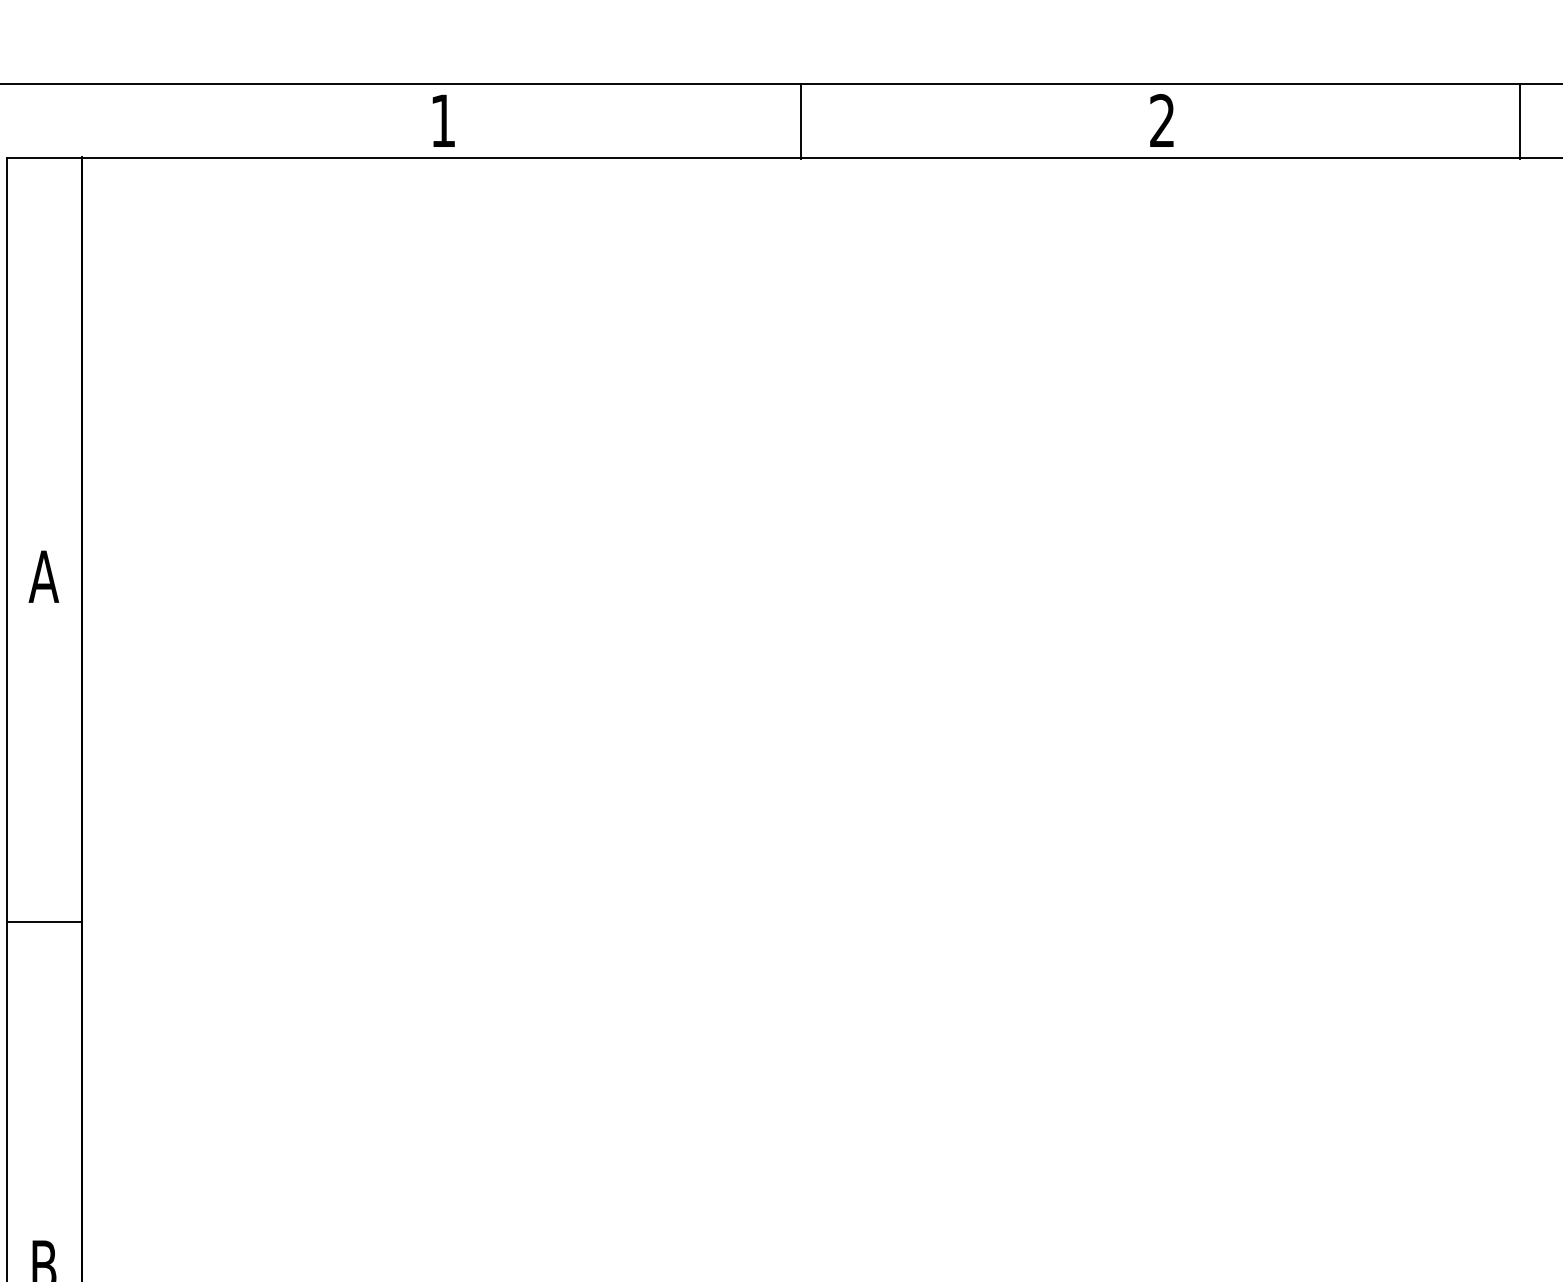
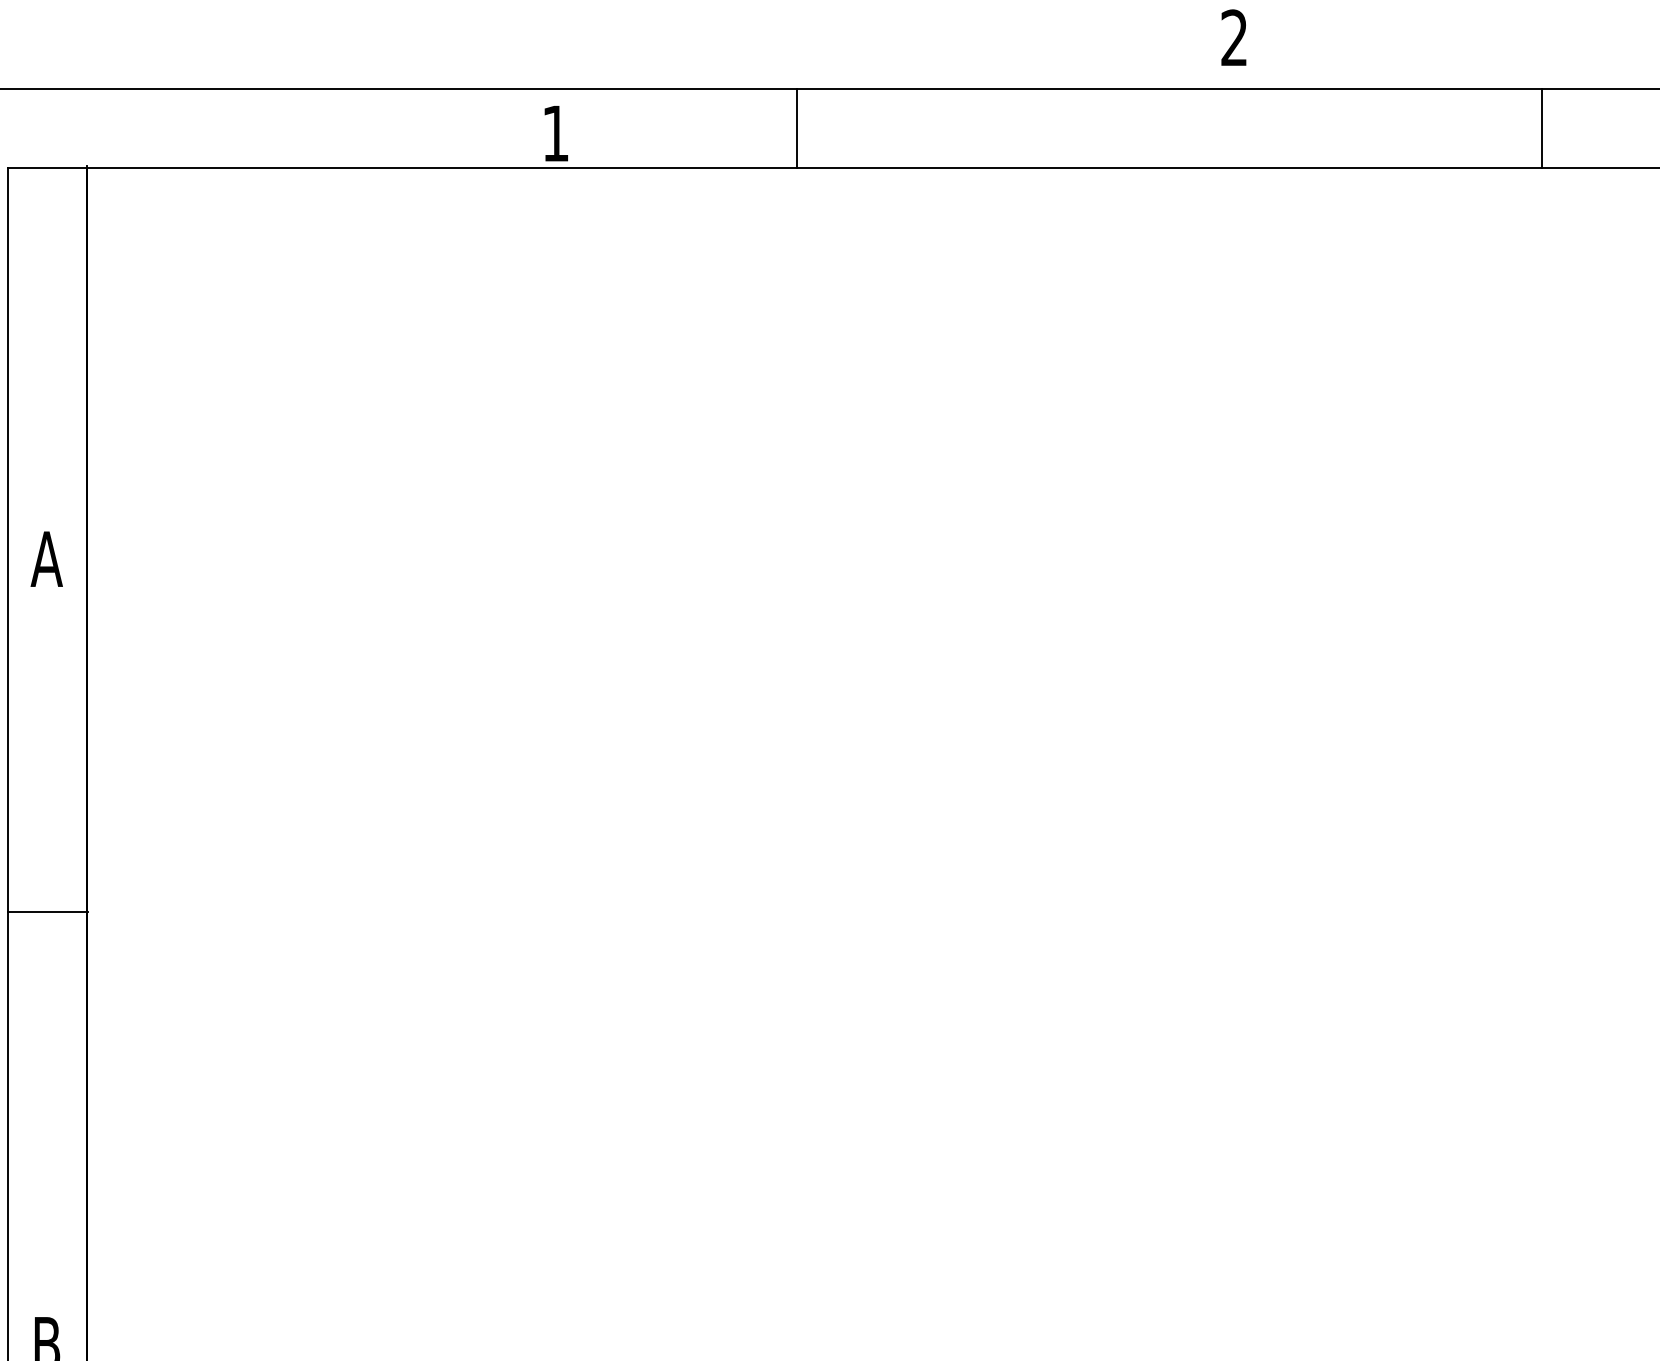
text: (443, 120) -> (556, 133), moved
line: (800, 120) -> (797, 127), moved
text: (1161, 120) -> (1233, 37), moved
line: (1519, 120) -> (1541, 127), moved
text: (43, 576) -> (46, 558), moved
line: (44, 922) -> (47, 912), moved

